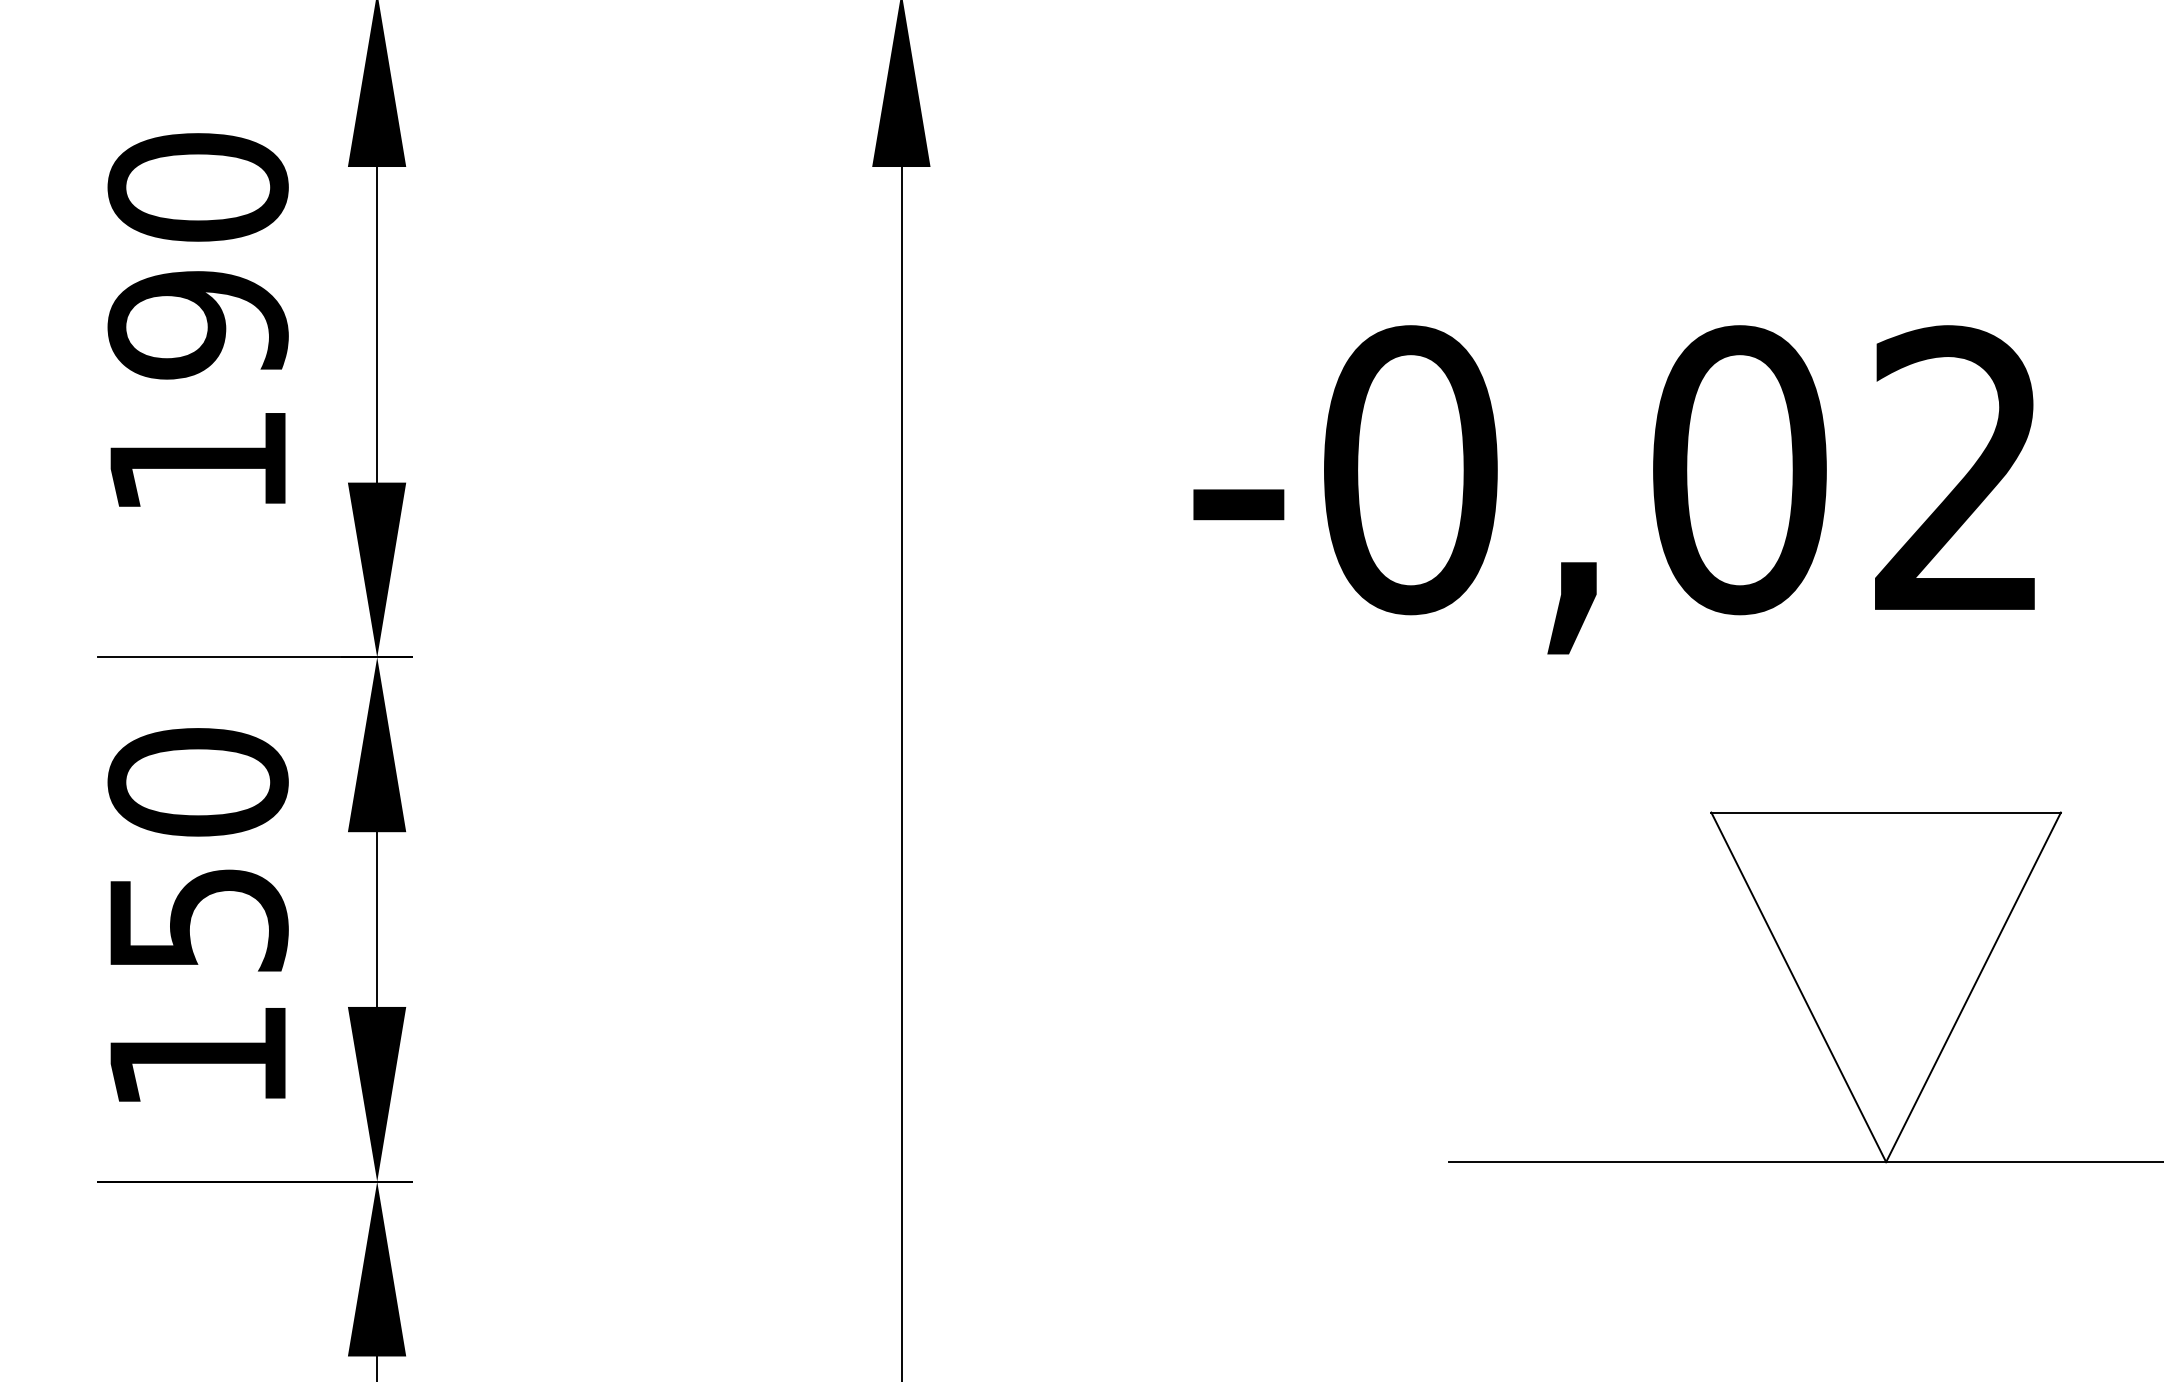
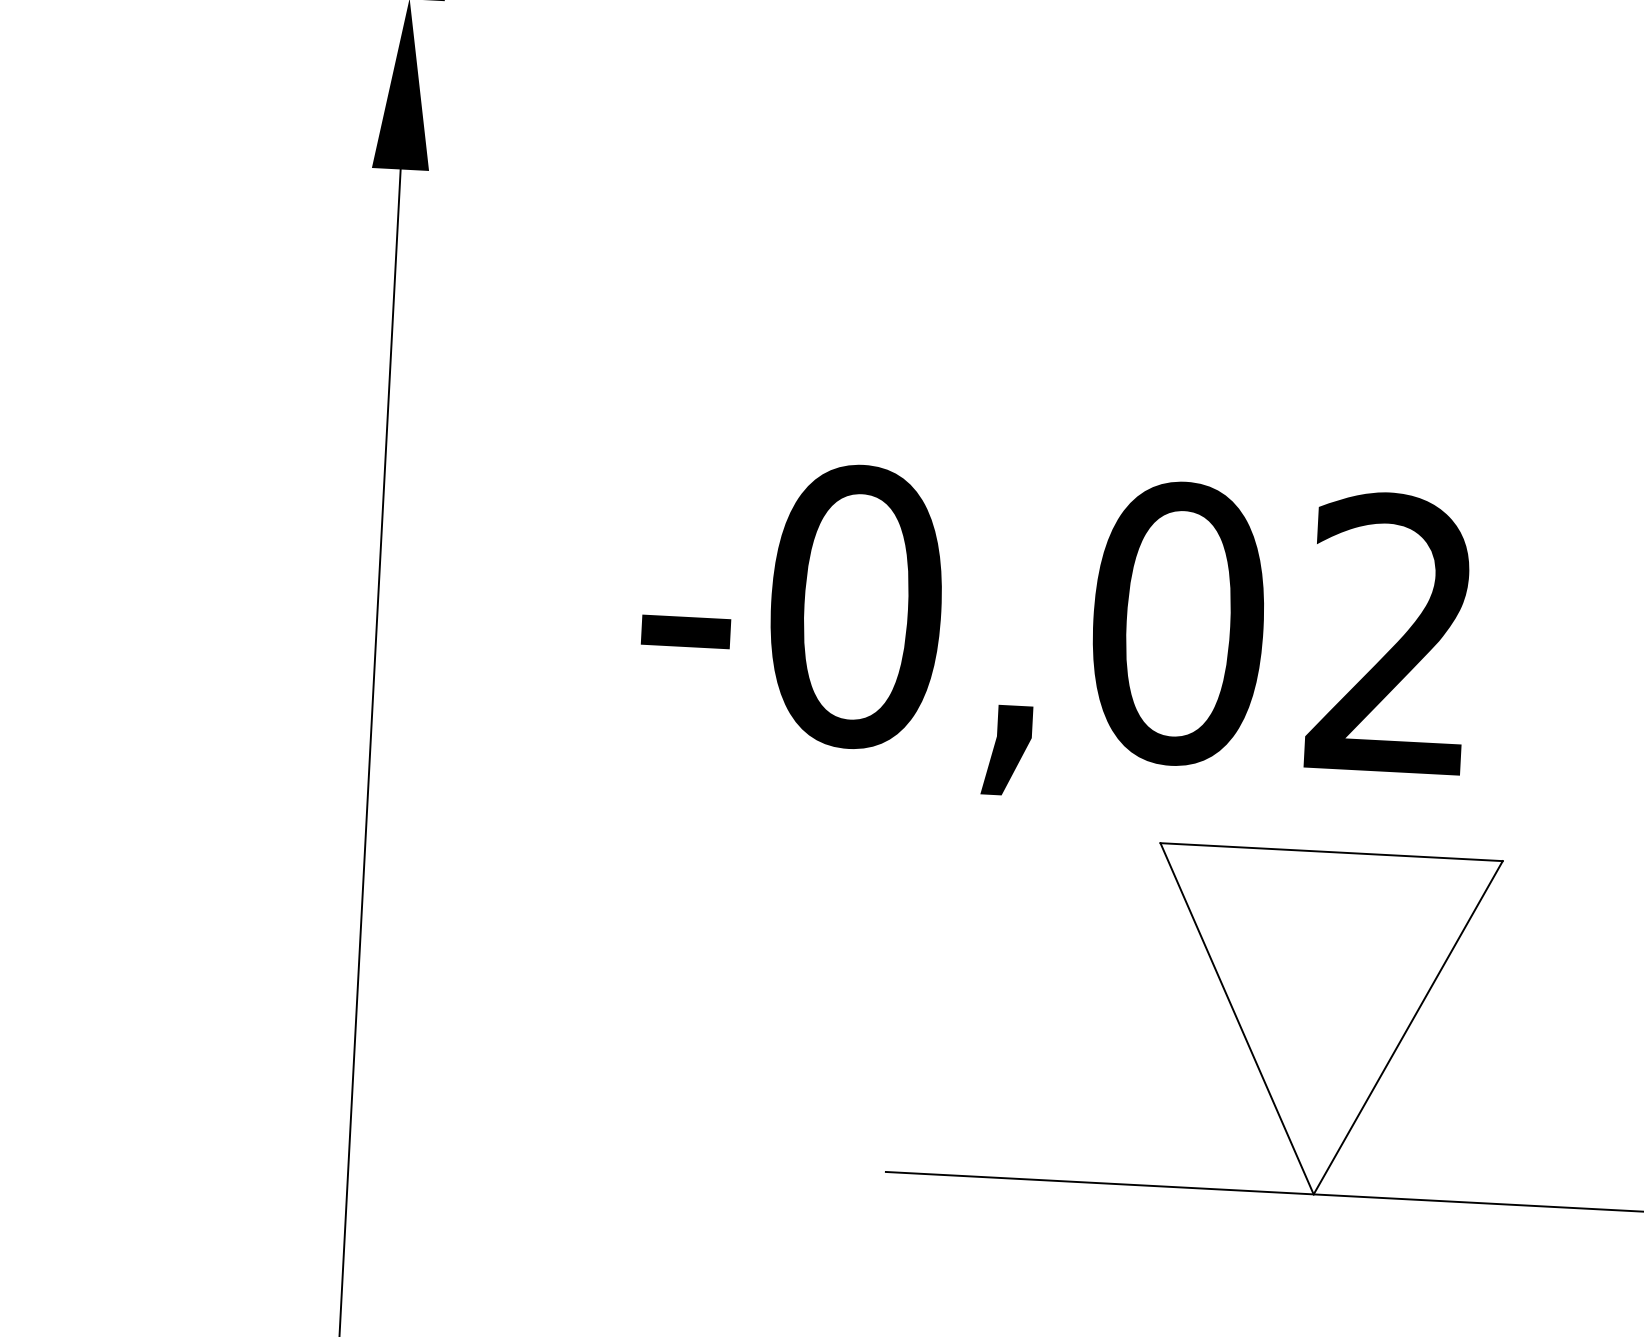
text: (1613, 489) -> (1053, 636), moved

